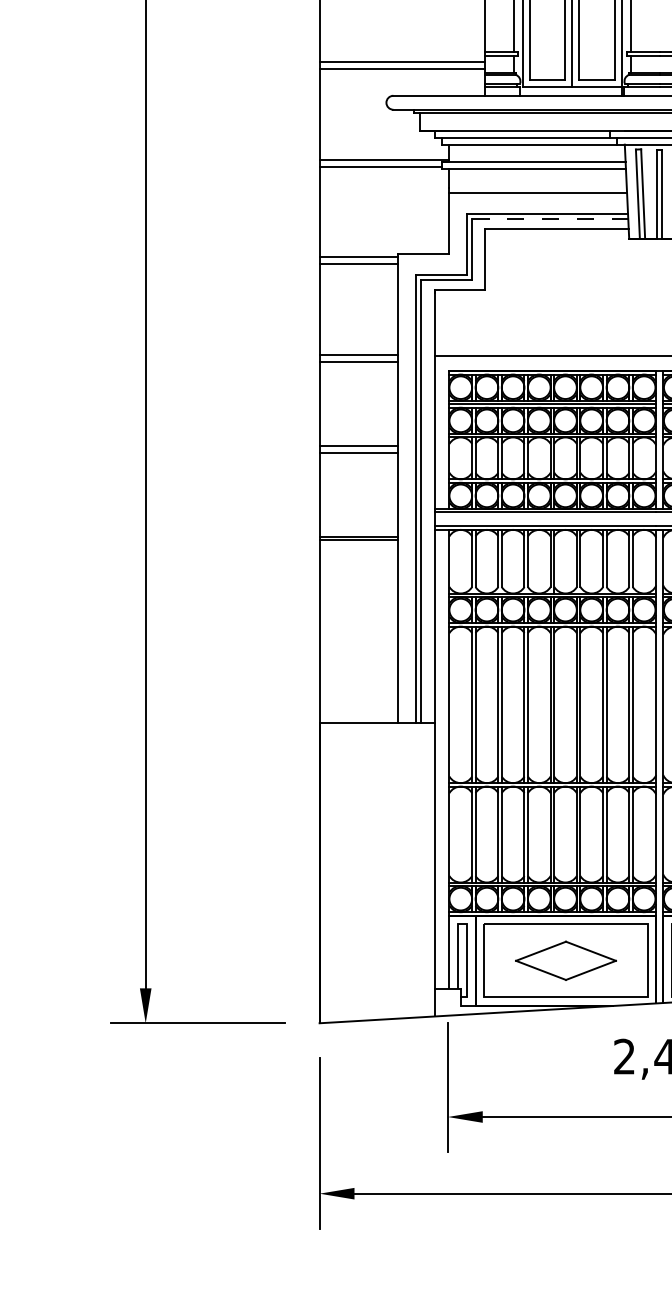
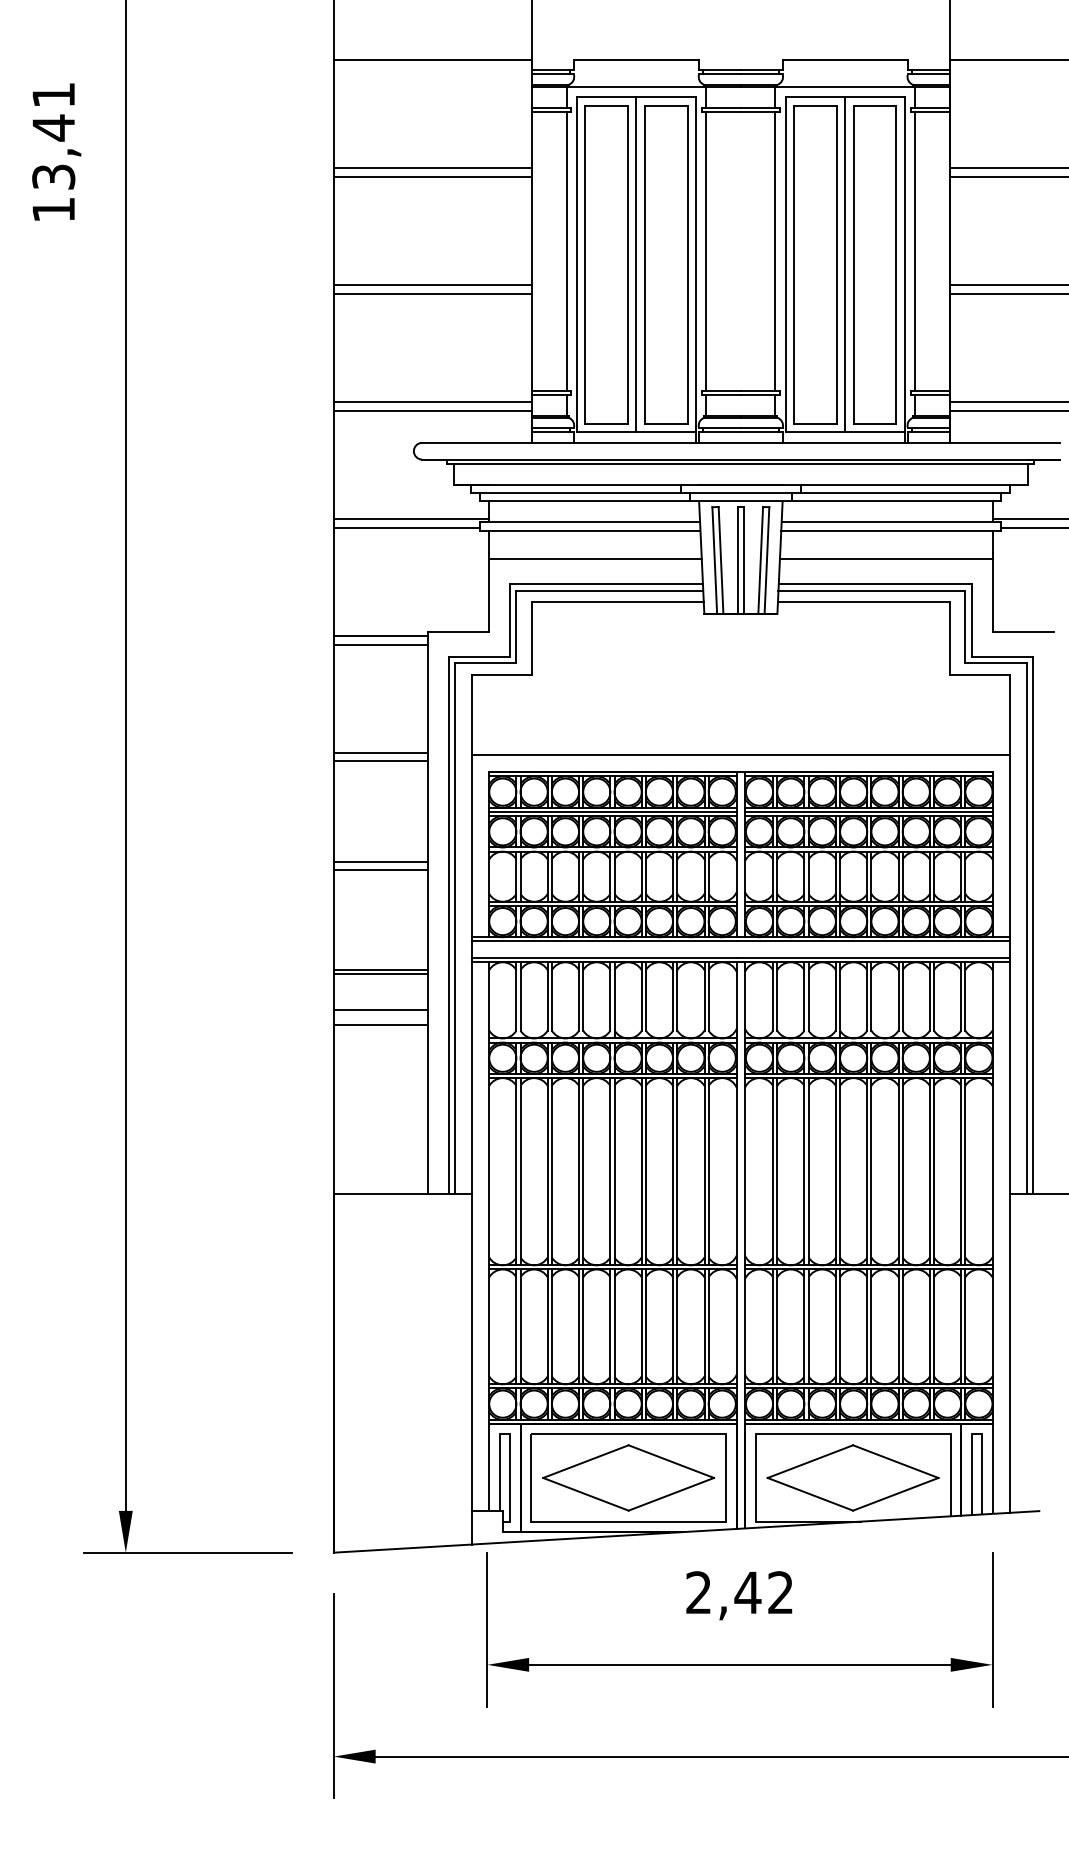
line: (550, 219) -> (610, 590), dashed -> solid
line: (358, 569) -> (380, 1009), added
line: (358, 581) -> (380, 1024), added
part: (565, 960) -> (628, 1477), size x1.43

